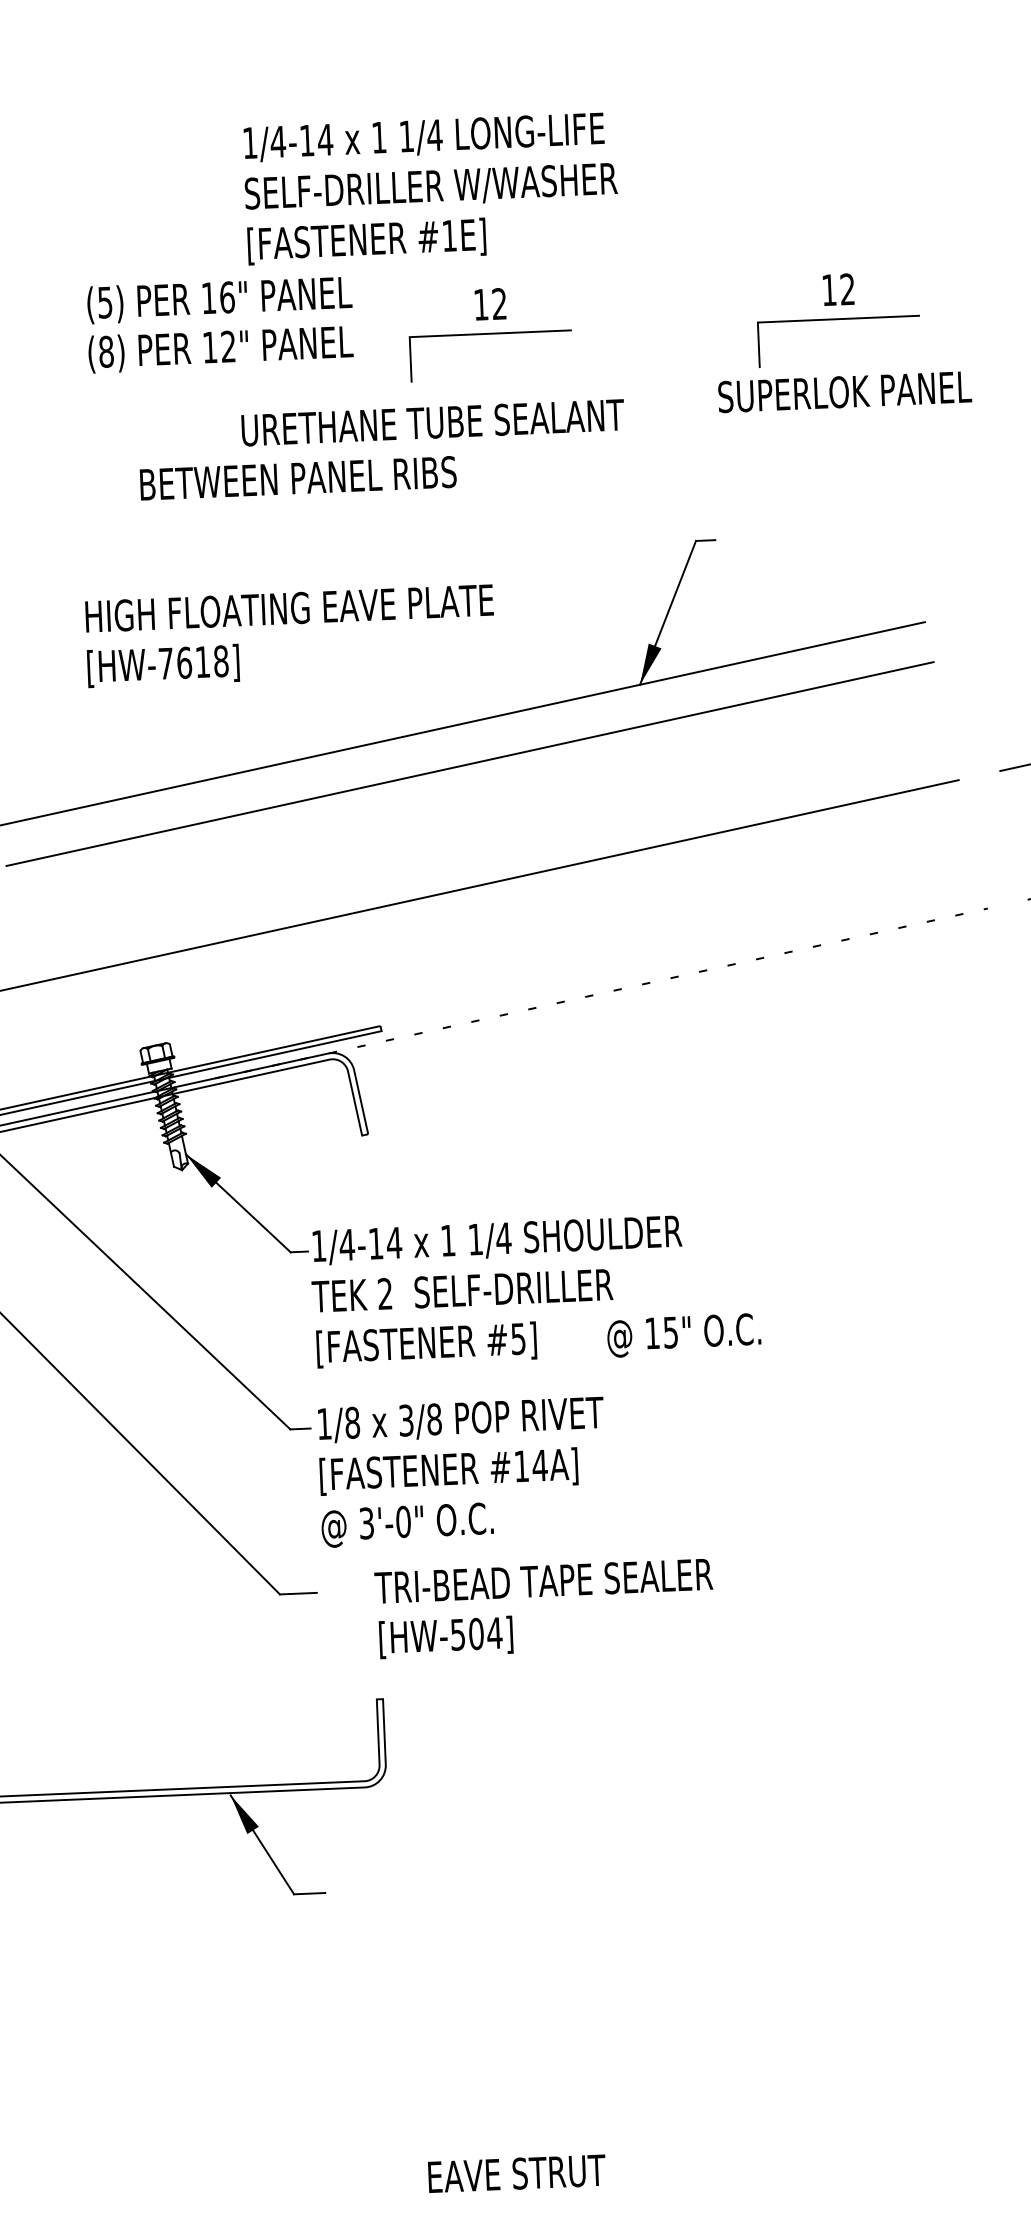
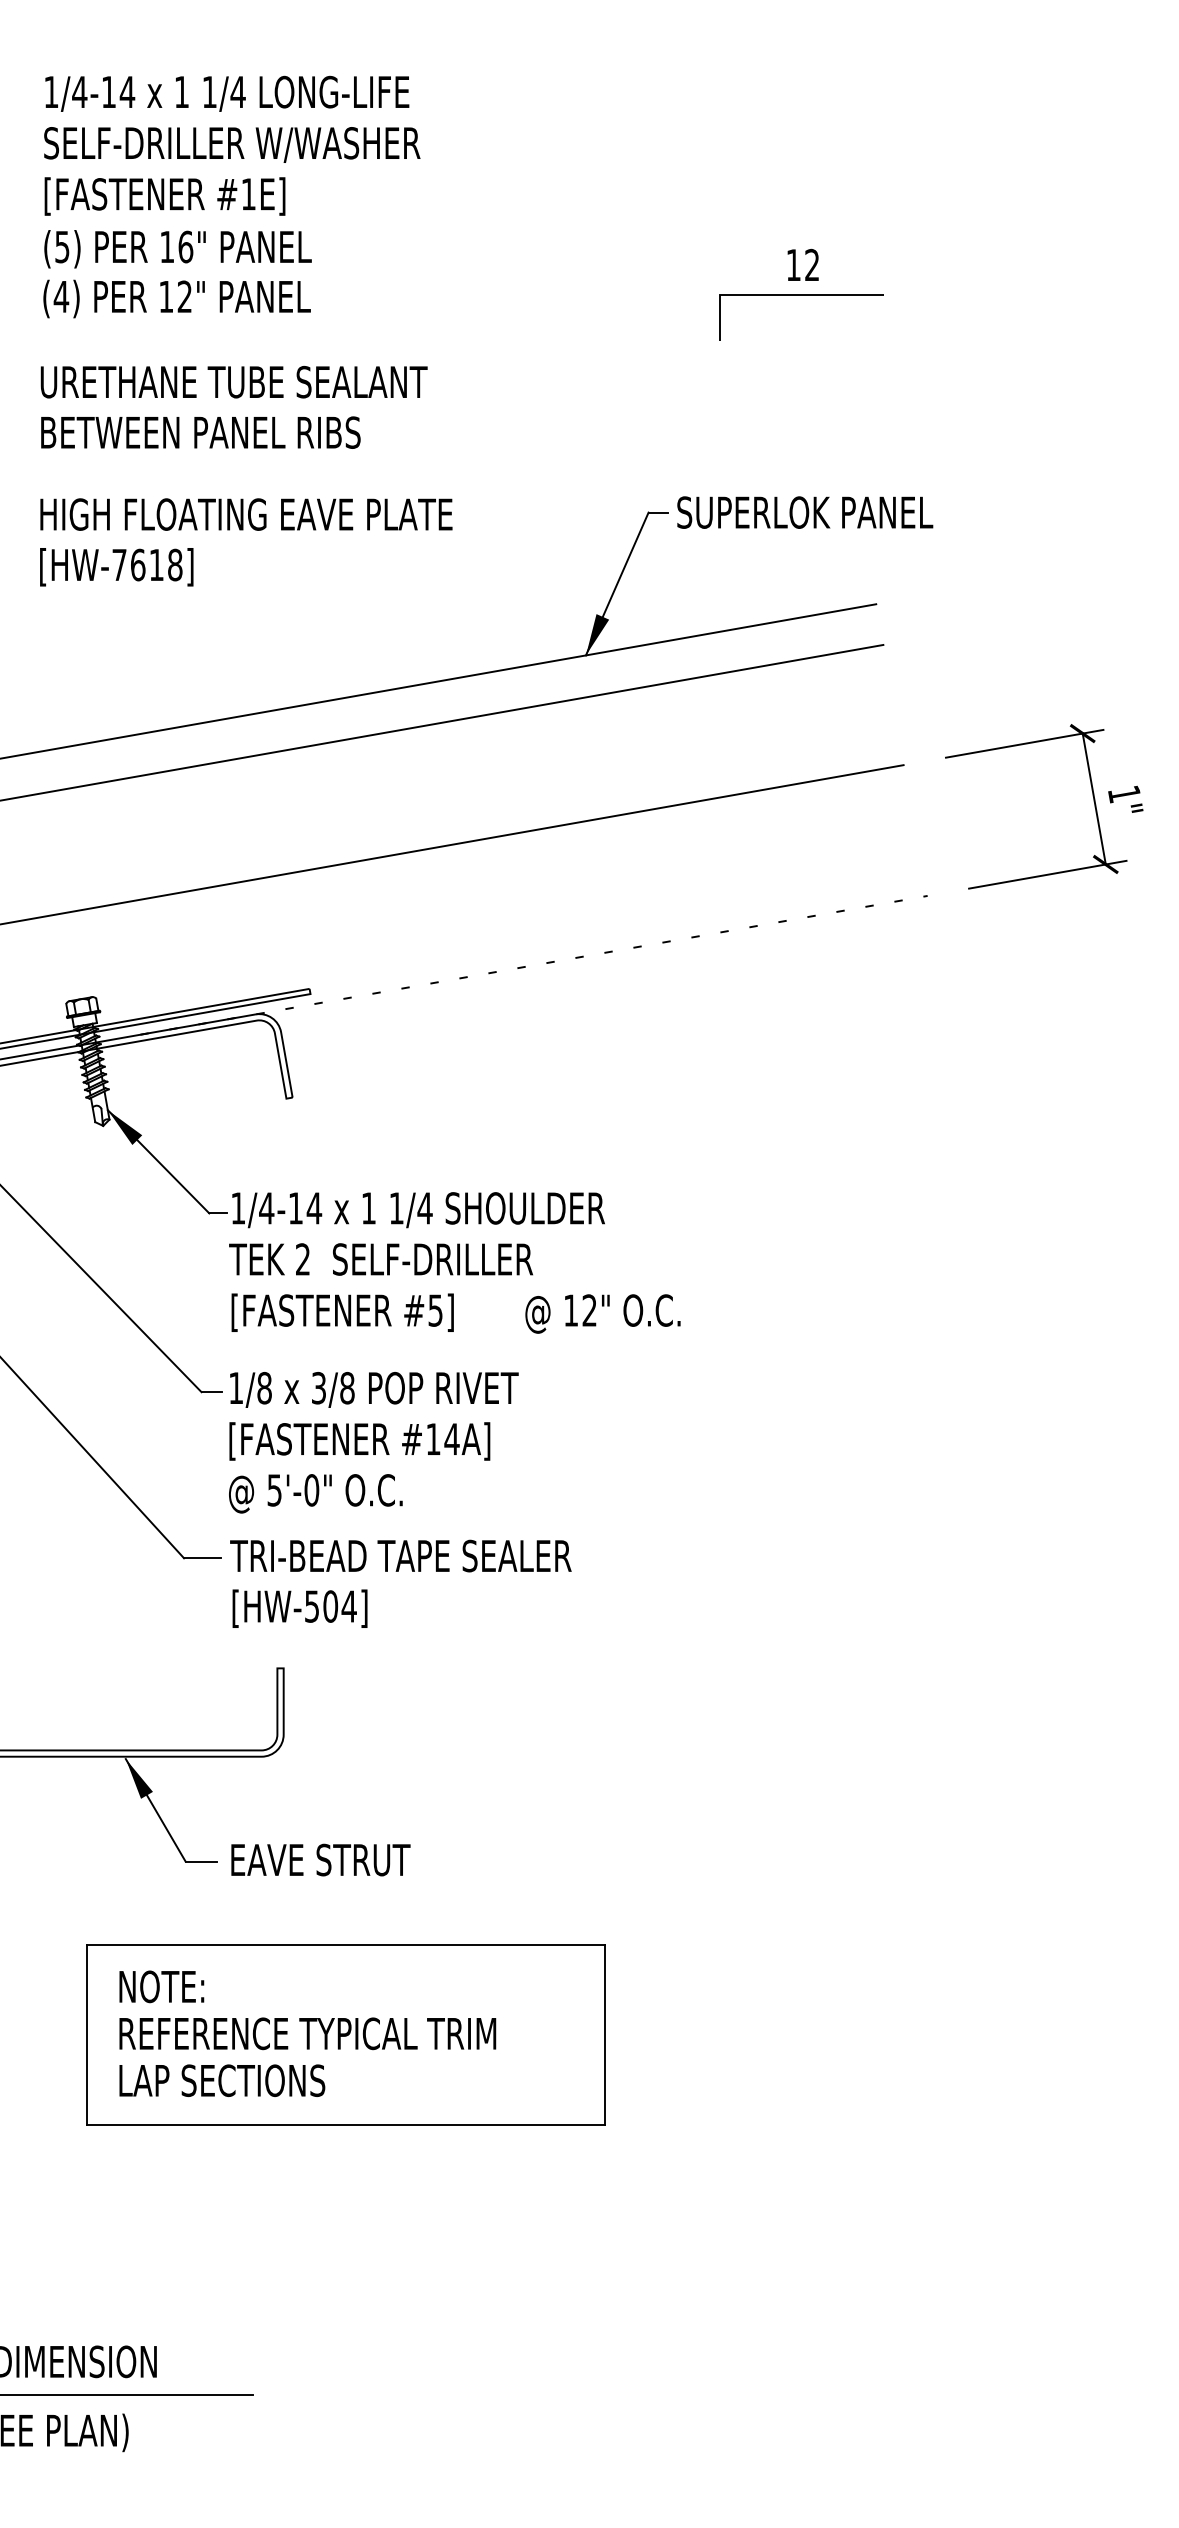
text: (431, 188) -> (232, 145), moved
part: (490, 333) -> (449, 294), removed
text: (106, 351) -> (61, 296), (8) -> (4)
text: (845, 391) -> (805, 512), moved
text: (432, 423) -> (233, 382), moved
text: (297, 478) -> (200, 432), moved
text: (290, 636) -> (246, 542), moved
text: (670, 1332) -> (589, 1310), 15" -> 12"
text: (366, 1522) -> (274, 1489), 3'-0" -> 5'-0"
text: (544, 1608) -> (400, 1583), moved
part: (459, 2058) -> (345, 2034), added
text: (516, 2173) -> (320, 1859), moved

